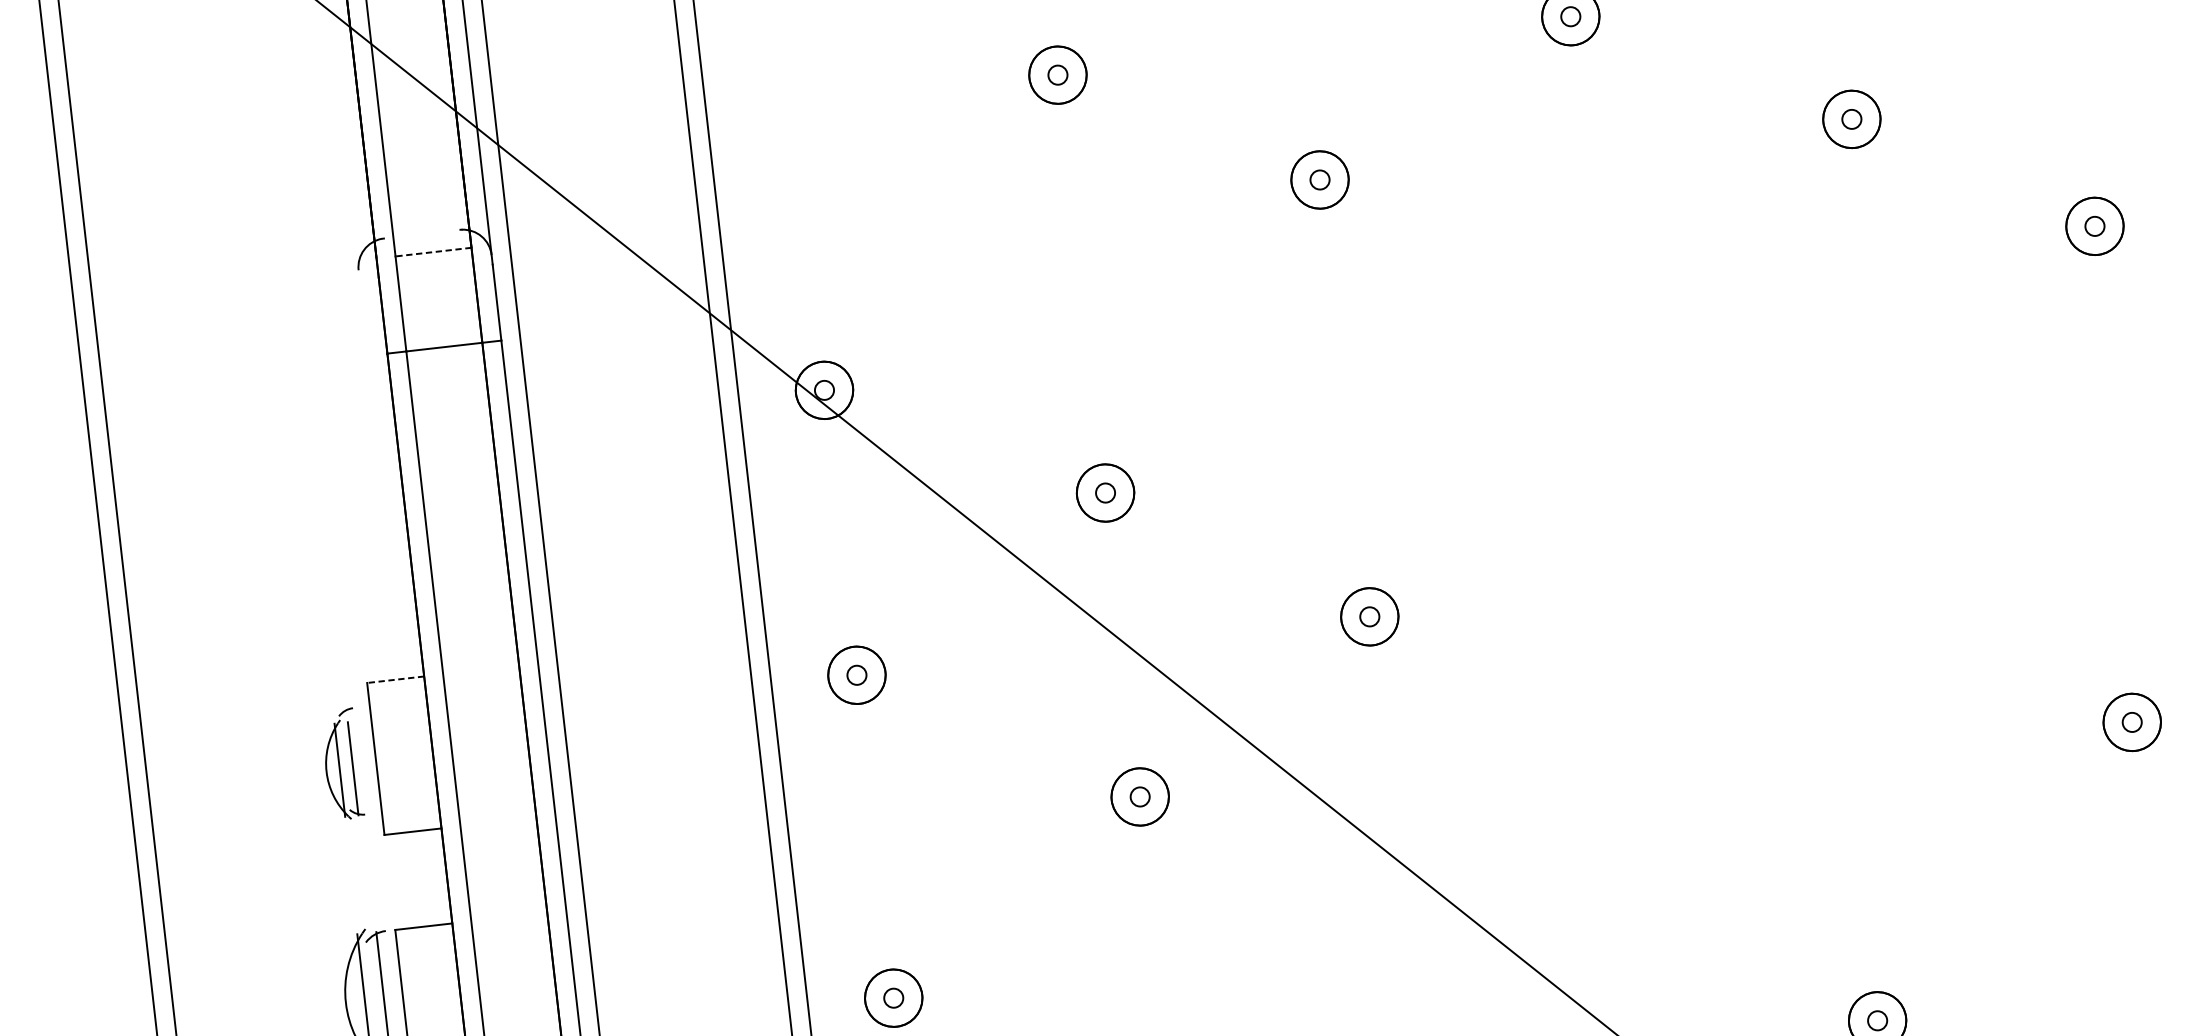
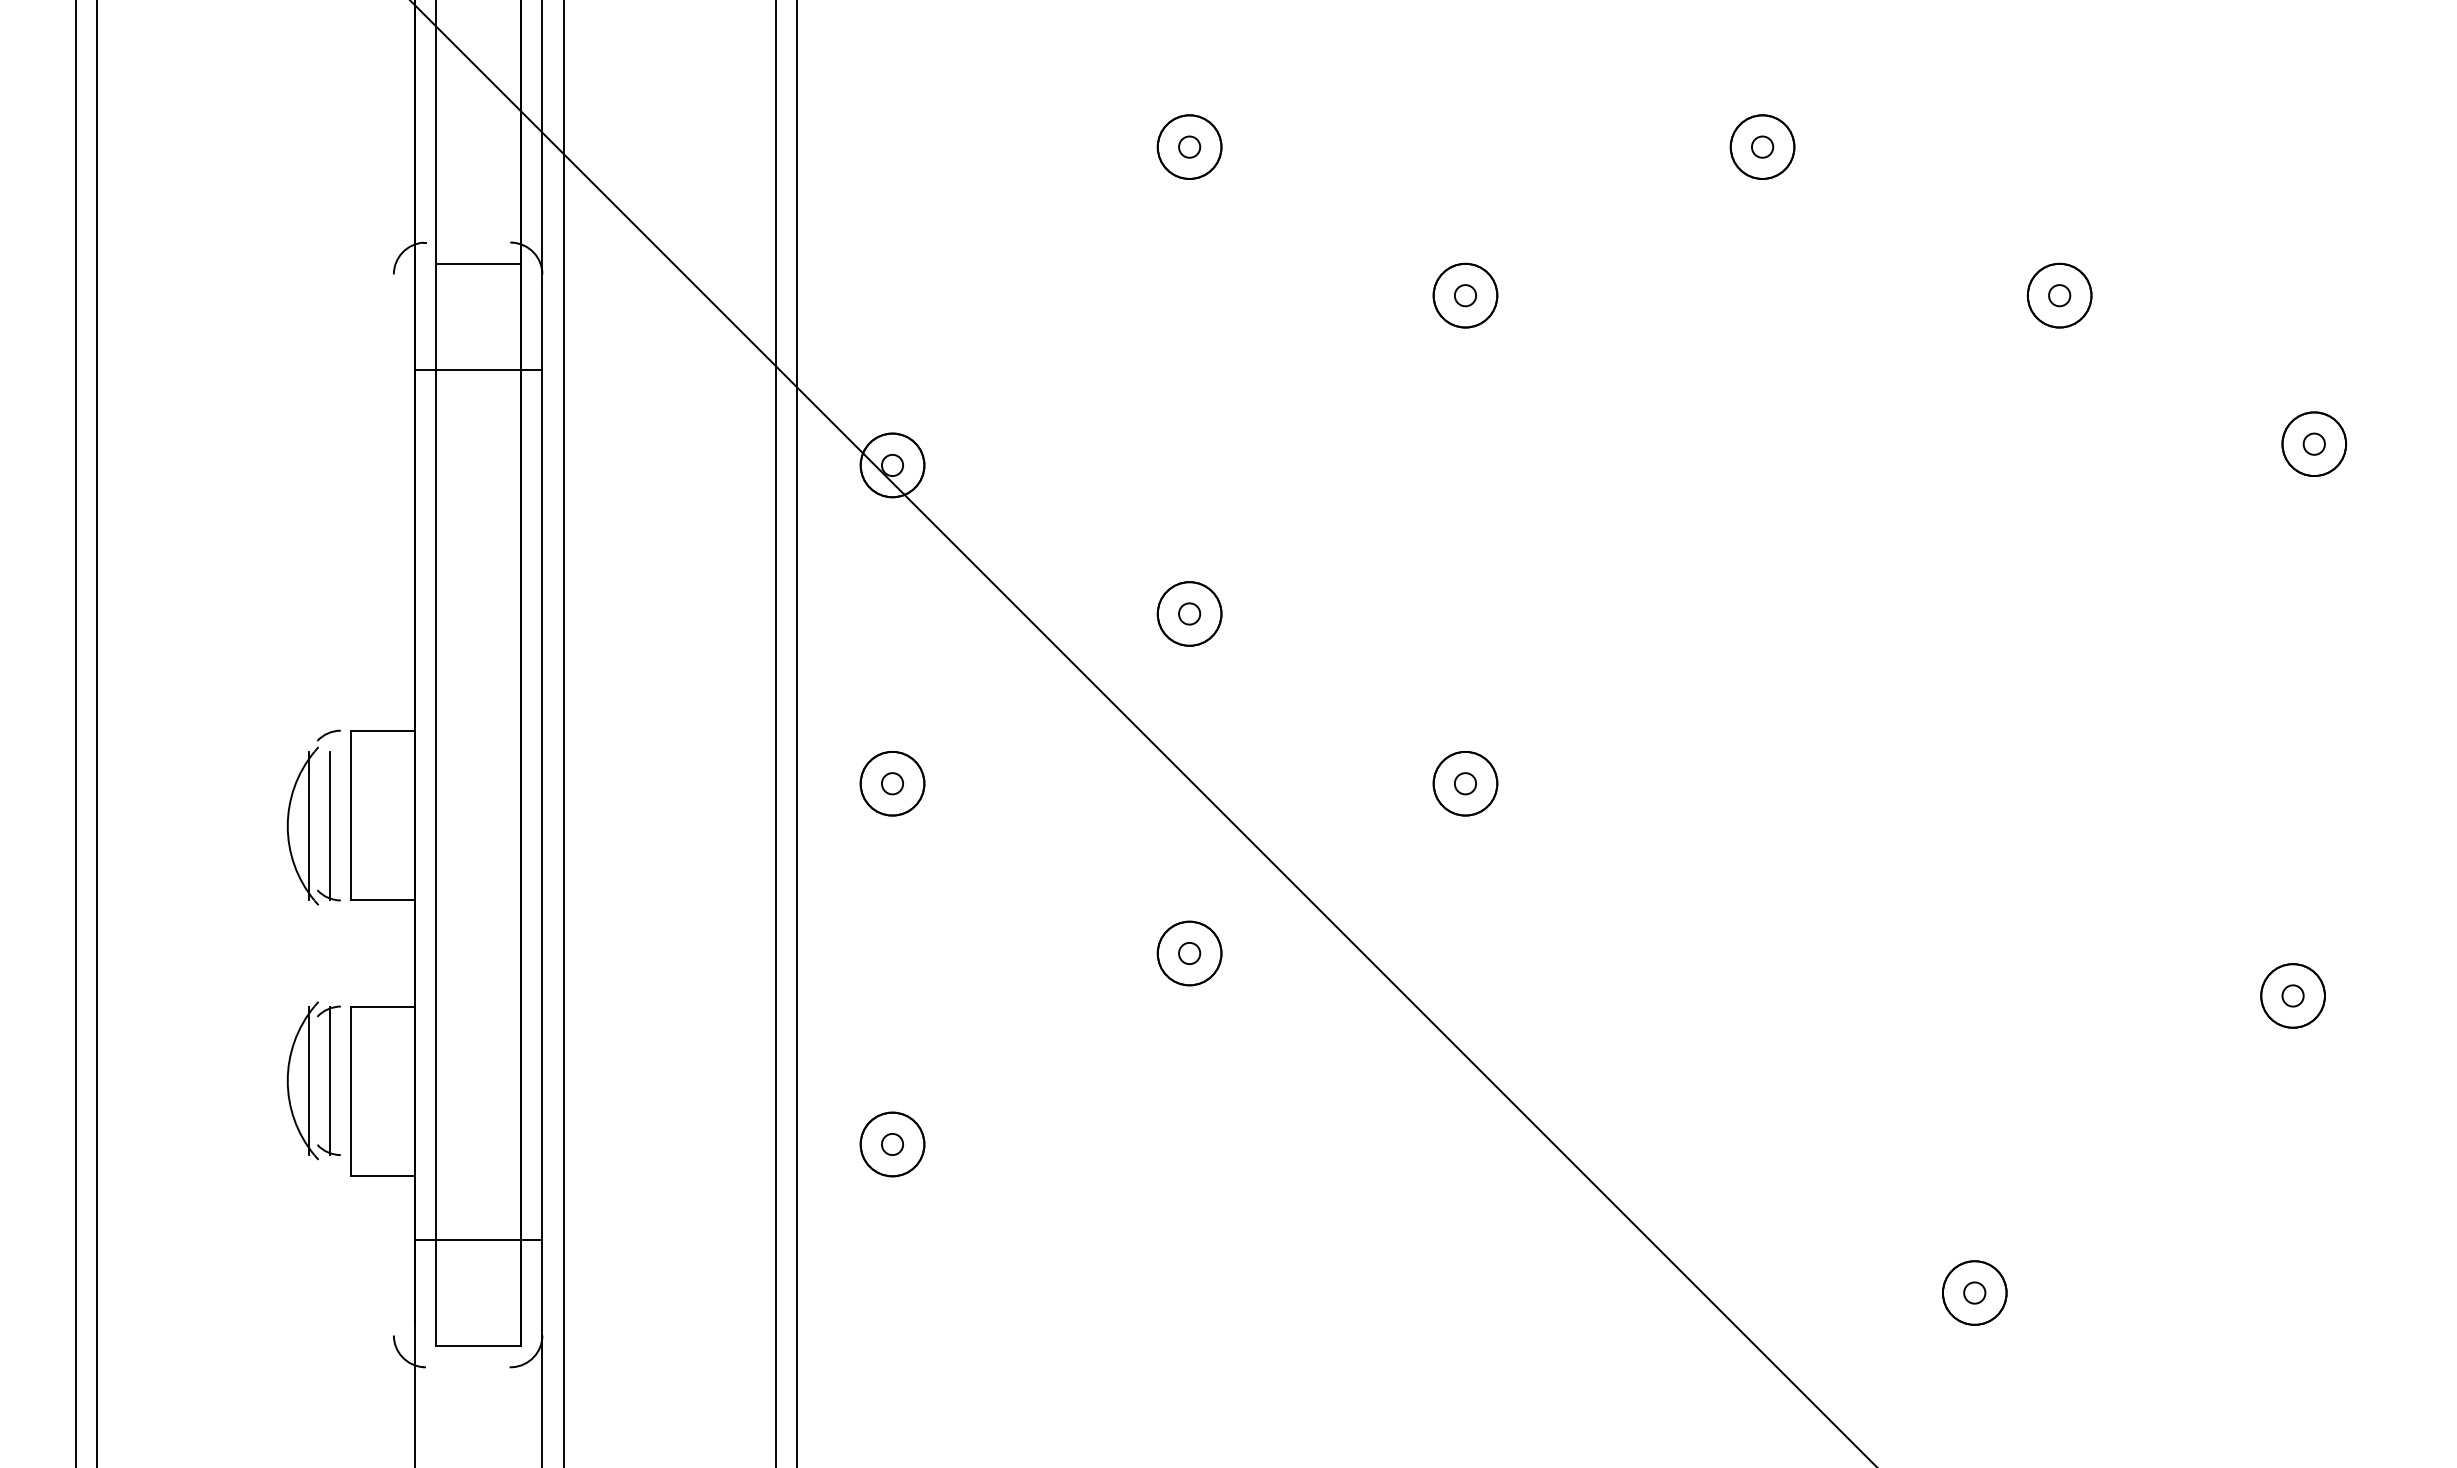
line: (433, 251) -> (478, 263), dashed -> solid
line: (395, 679) -> (383, 730), dashed -> solid
part: (342, 764) -> (313, 817), size x1.43

